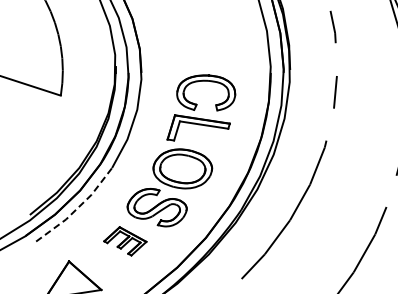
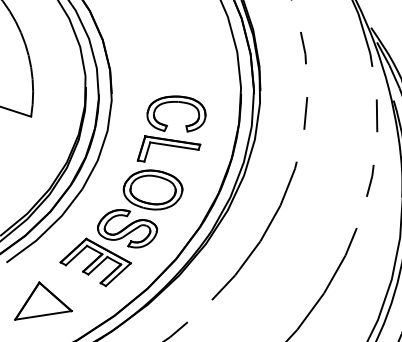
line: (77, 208) -> (47, 229), dashed -> solid
part: (125, 241) -> (95, 262), size x1.67

